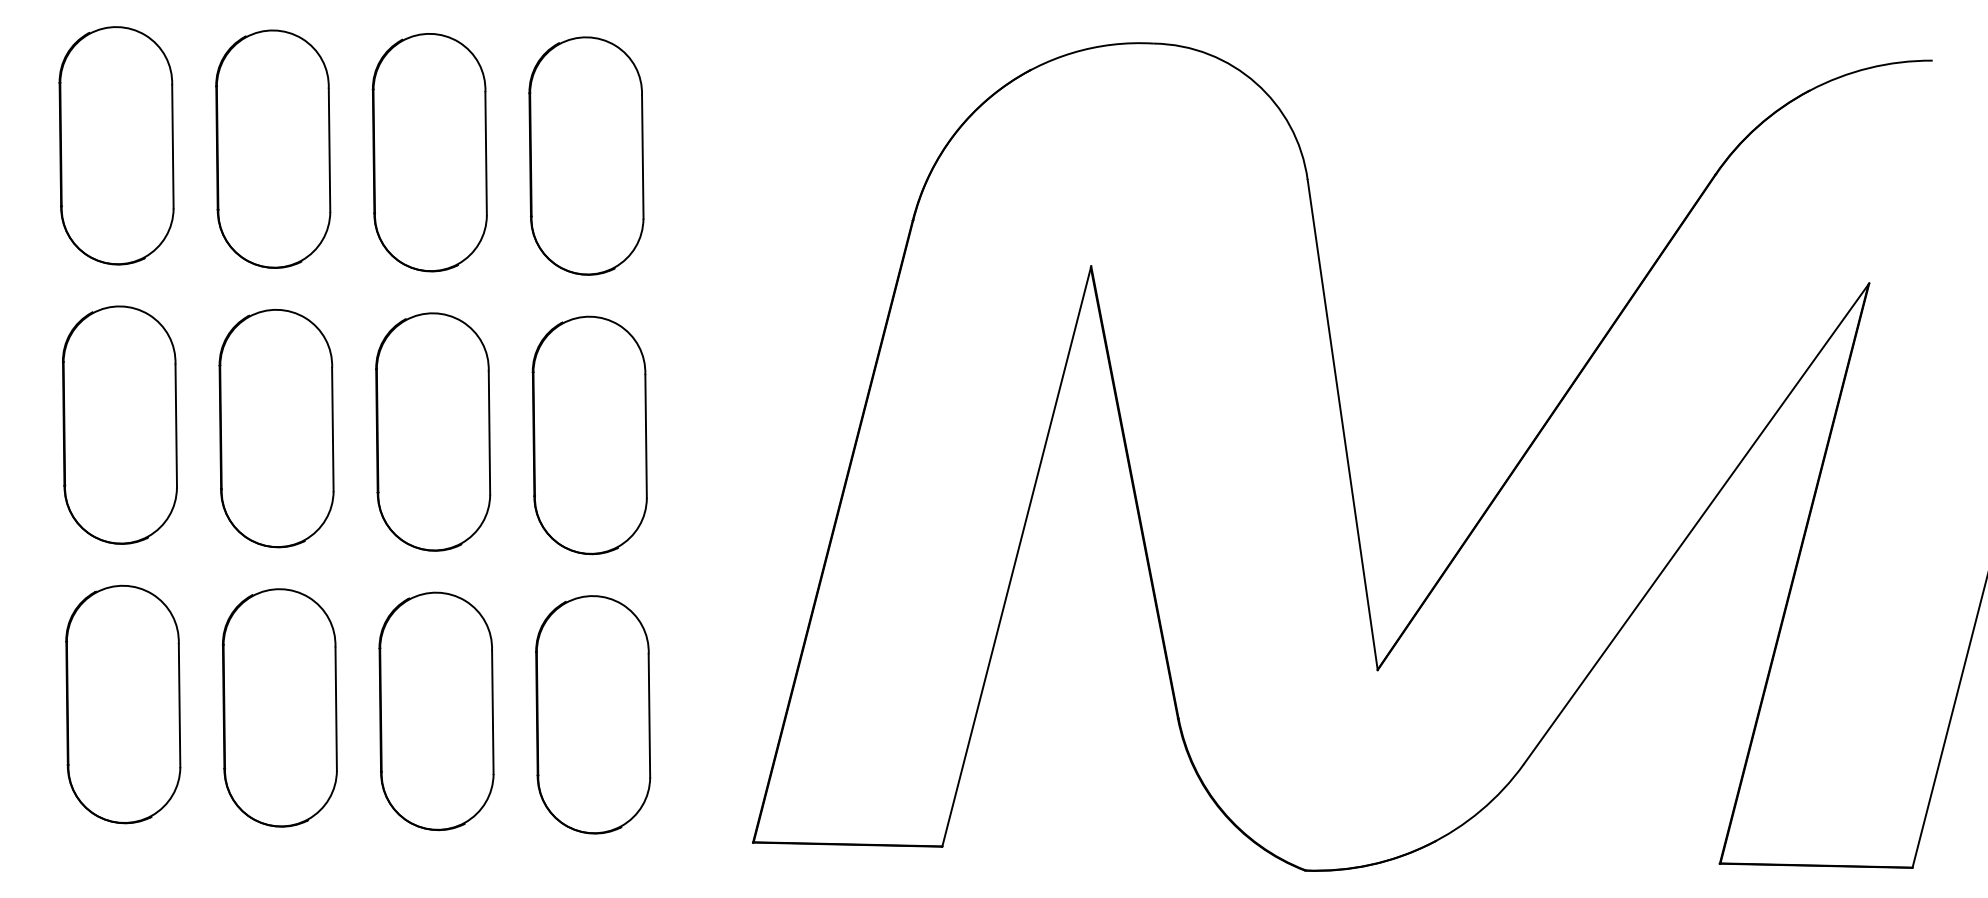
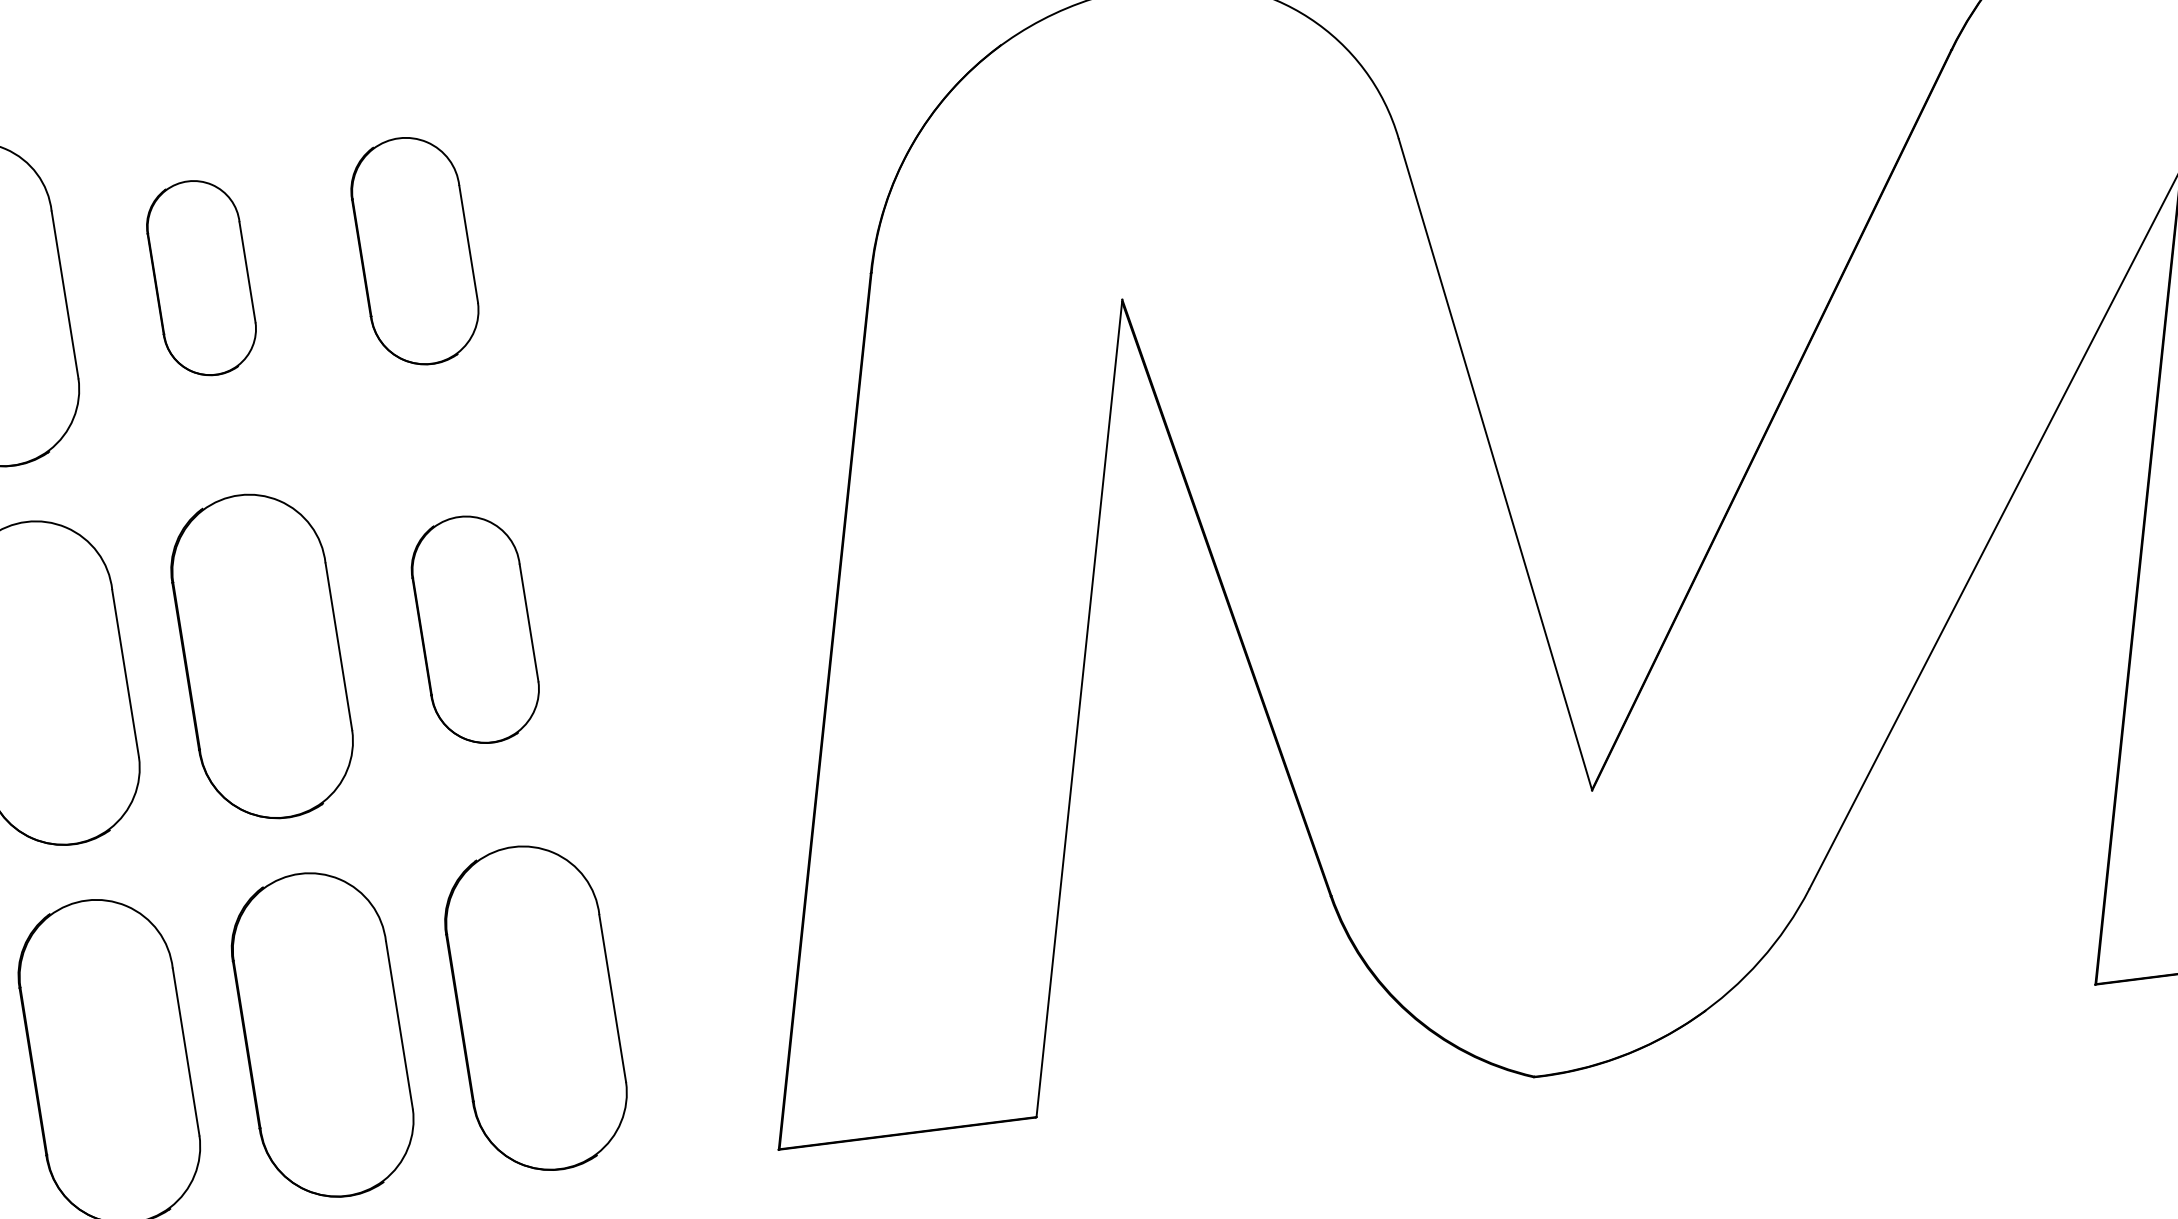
part: (429, 152) -> (201, 277), size x0.6
part: (586, 155) -> (414, 250), size x0.7
part: (589, 435) -> (475, 629), size x0.7

